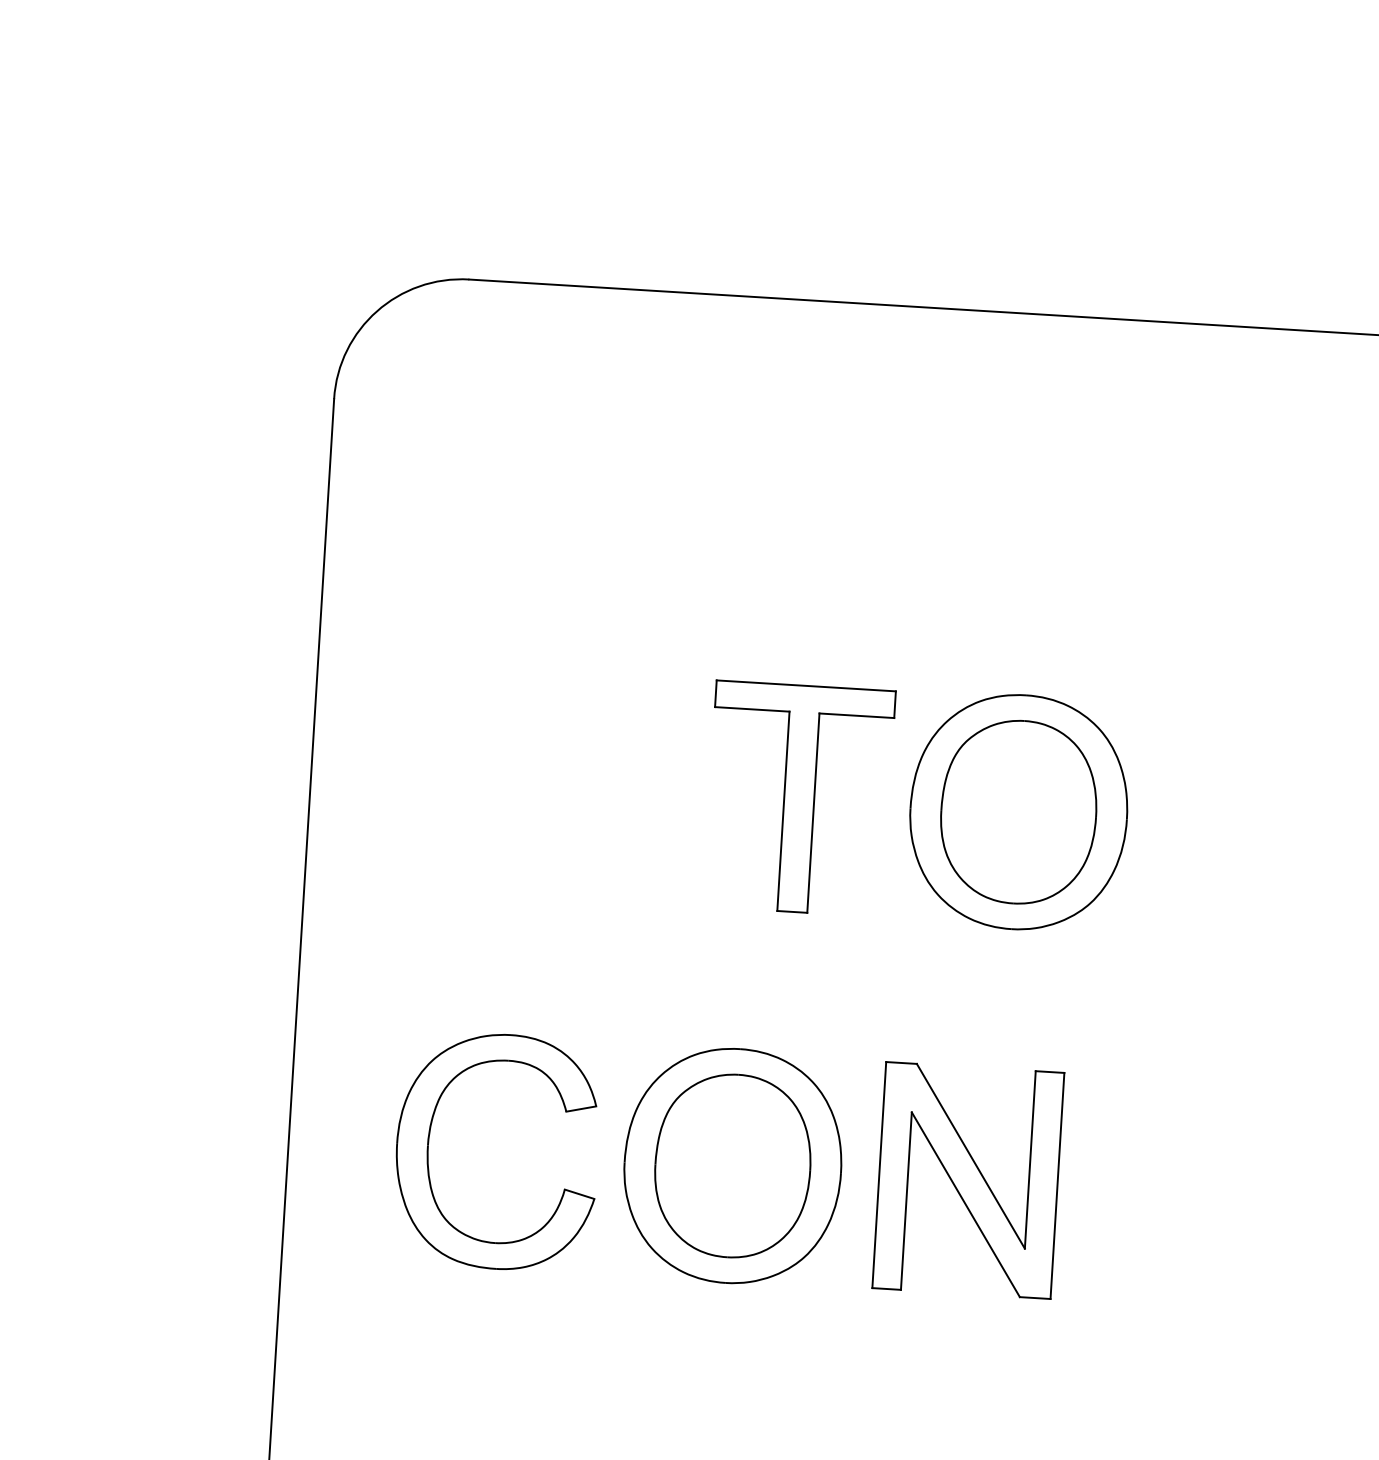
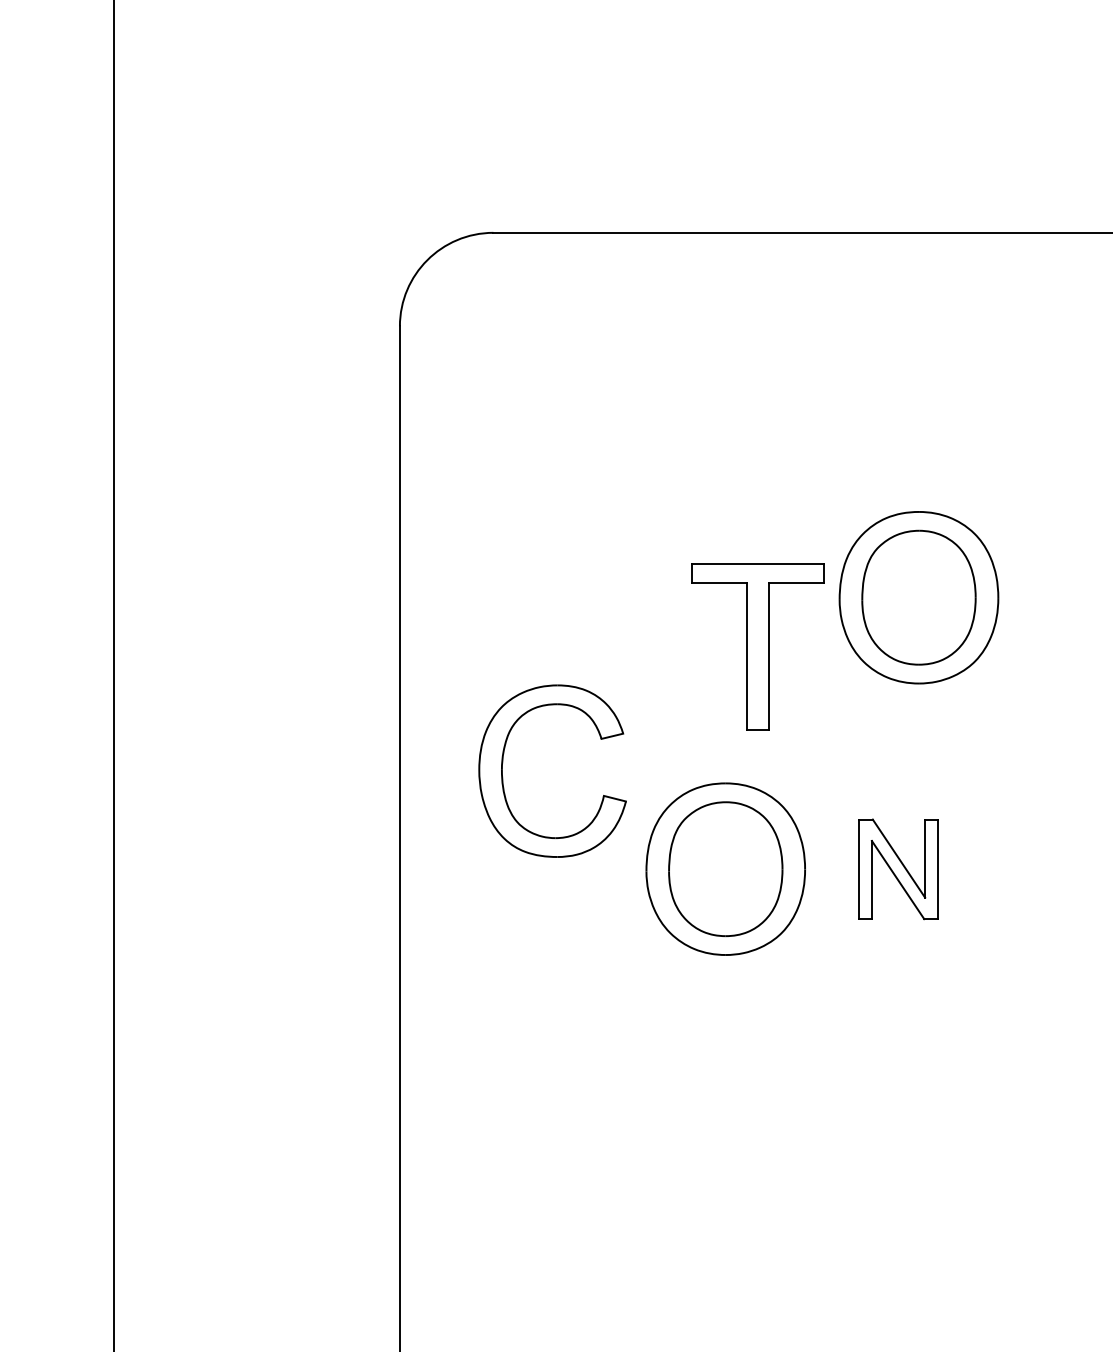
part: (798, 798) -> (757, 646), moved
part: (429, 1156) -> (503, 777), moved
part: (968, 1180) -> (898, 869), size x0.6

